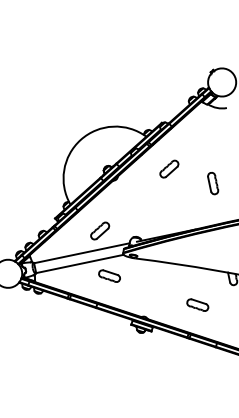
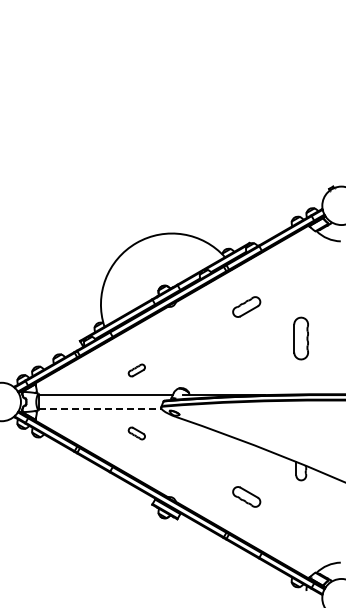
part: (213, 183) -> (301, 338), size x1.4
part: (99, 231) -> (136, 370), size x0.6
line: (80, 263) -> (101, 408), solid -> dashed
part: (109, 276) -> (136, 433), size x0.6

